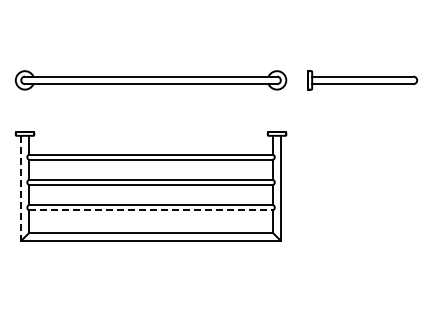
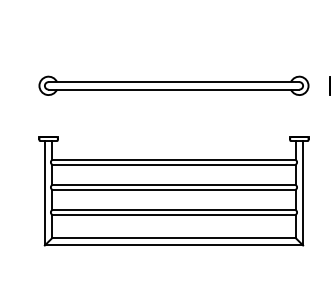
line: (21, 188) -> (45, 193), dashed -> solid
line: (151, 210) -> (174, 215), dashed -> solid

